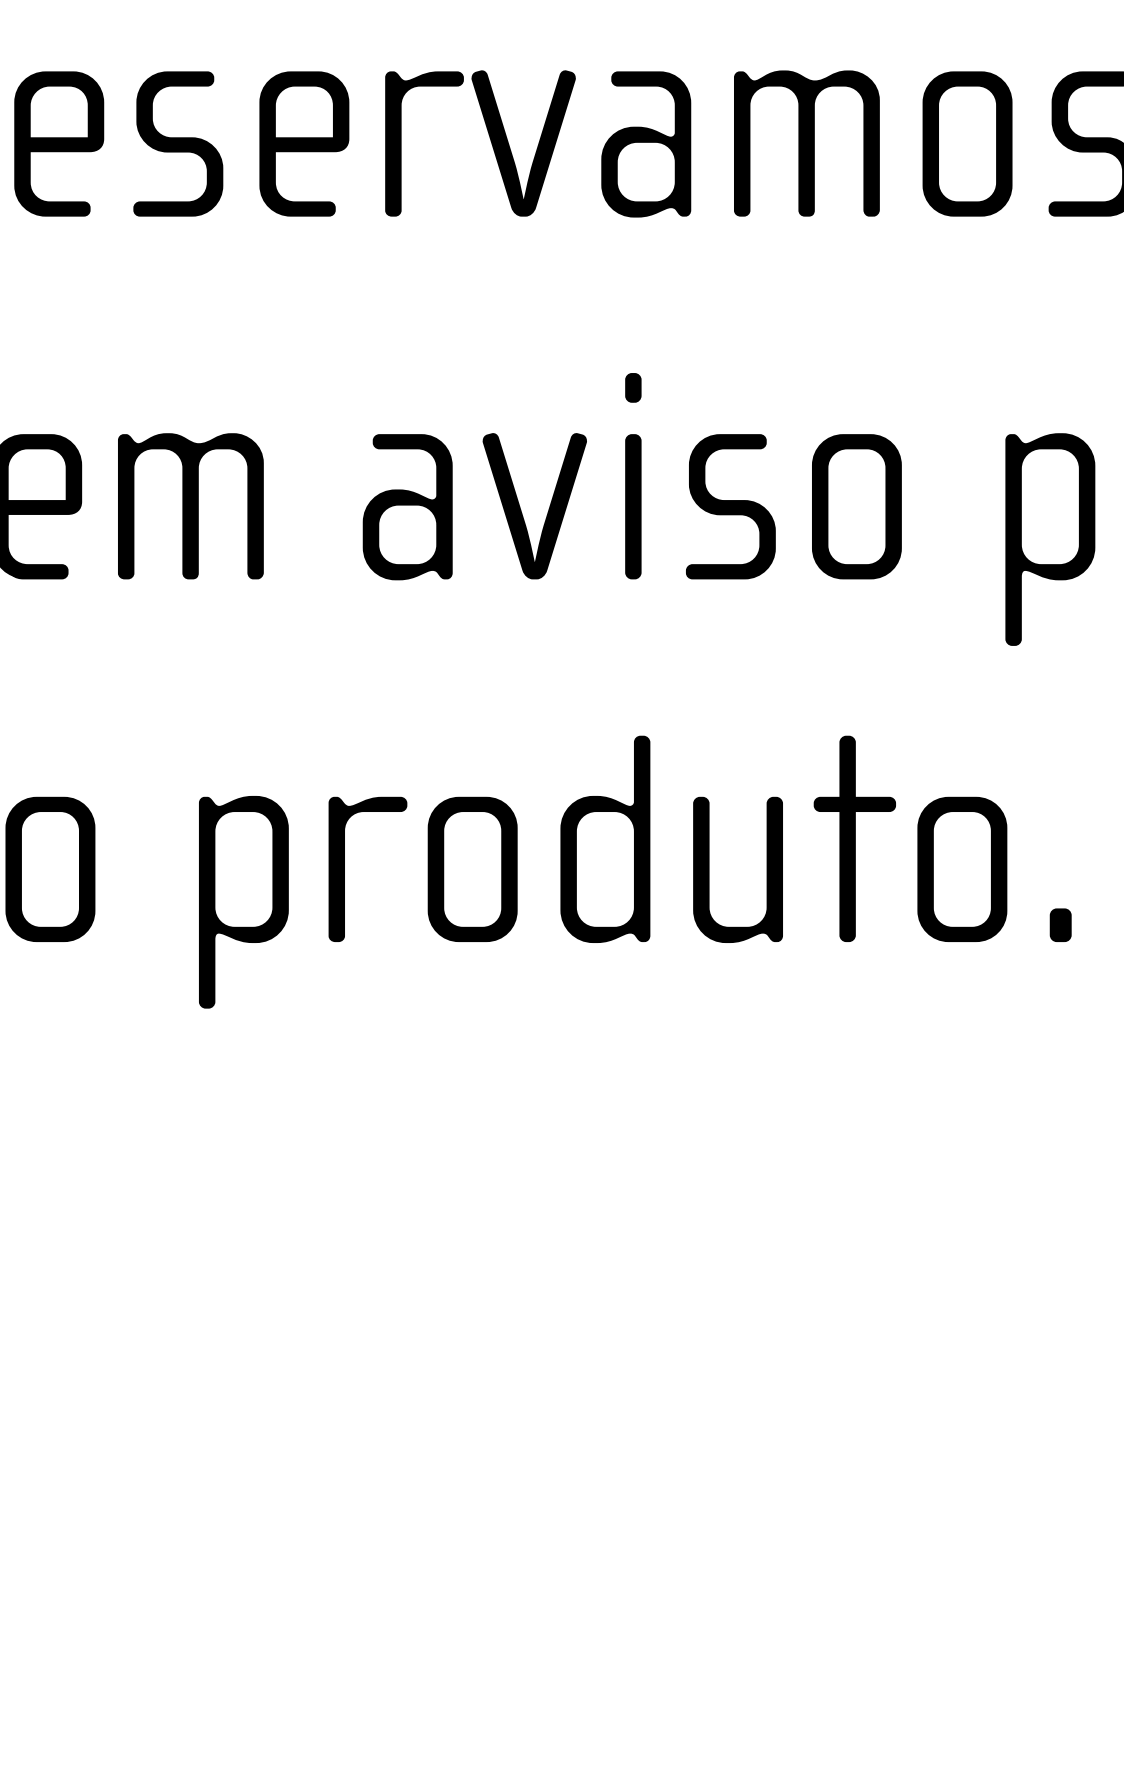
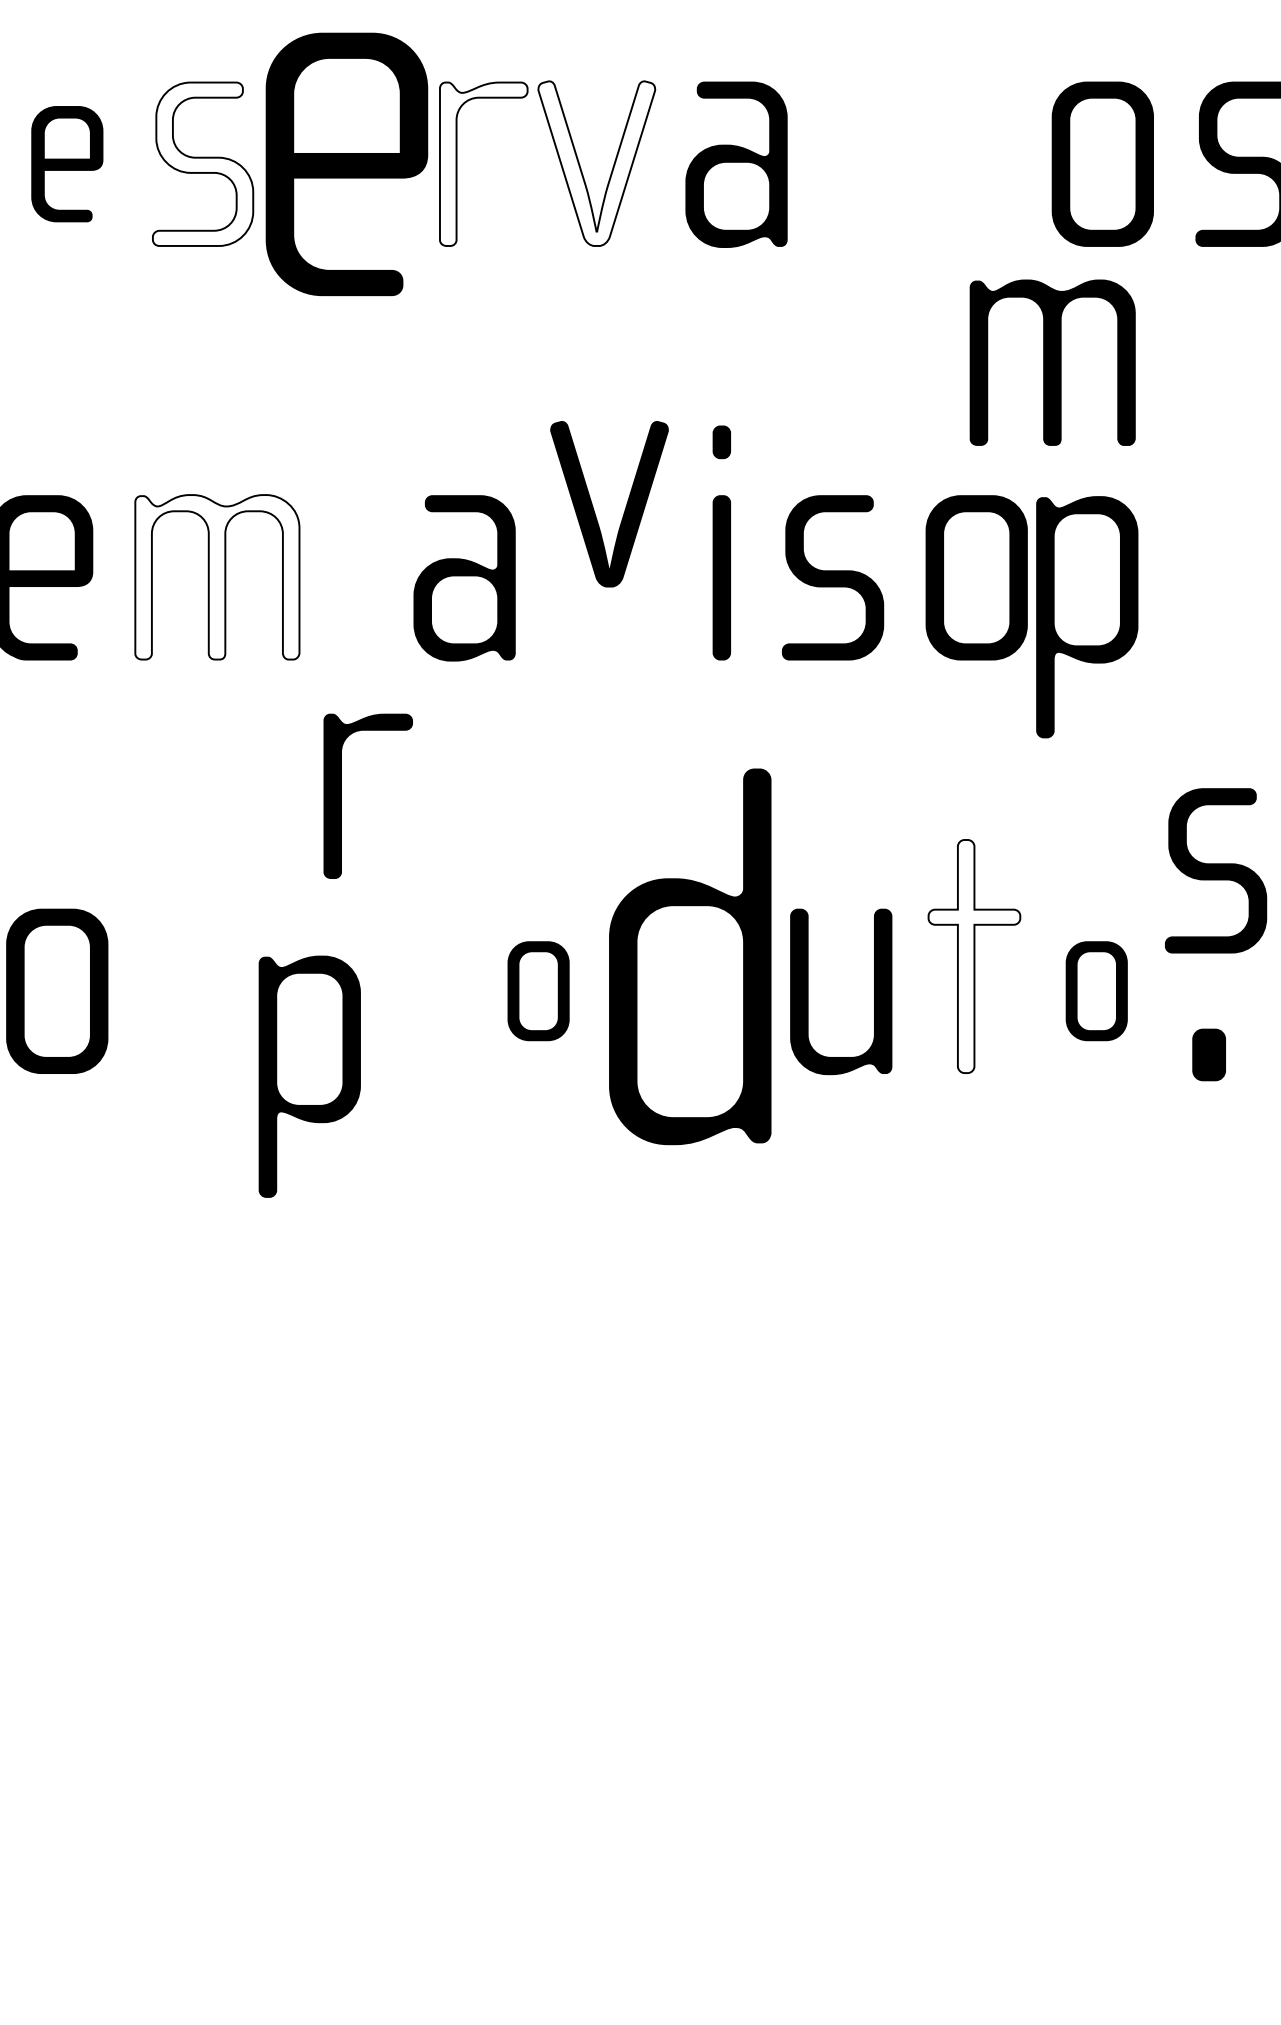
part: (59, 143) -> (67, 163), size x0.7
fill: (177, 143) -> (202, 163), removed
part: (304, 143) -> (346, 163), size x1.6
fill: (424, 143) -> (483, 163), removed
fill: (523, 143) -> (596, 163), removed
part: (806, 143) -> (1052, 362), moved
fill: (190, 506) -> (217, 577), removed
part: (521, 510) -> (594, 509), moved
part: (1050, 539) -> (1087, 617), moved
part: (1067, 763) -> (1216, 870), added
fill: (854, 838) -> (974, 956), removed
part: (604, 839) -> (689, 957), size x1.6
part: (344, 868) -> (341, 795), moved
part: (472, 868) -> (538, 990), size x0.6
part: (961, 868) -> (1096, 990), size x0.6
part: (243, 902) -> (309, 1076), moved
part: (1060, 924) -> (1208, 1054), size x1.4

